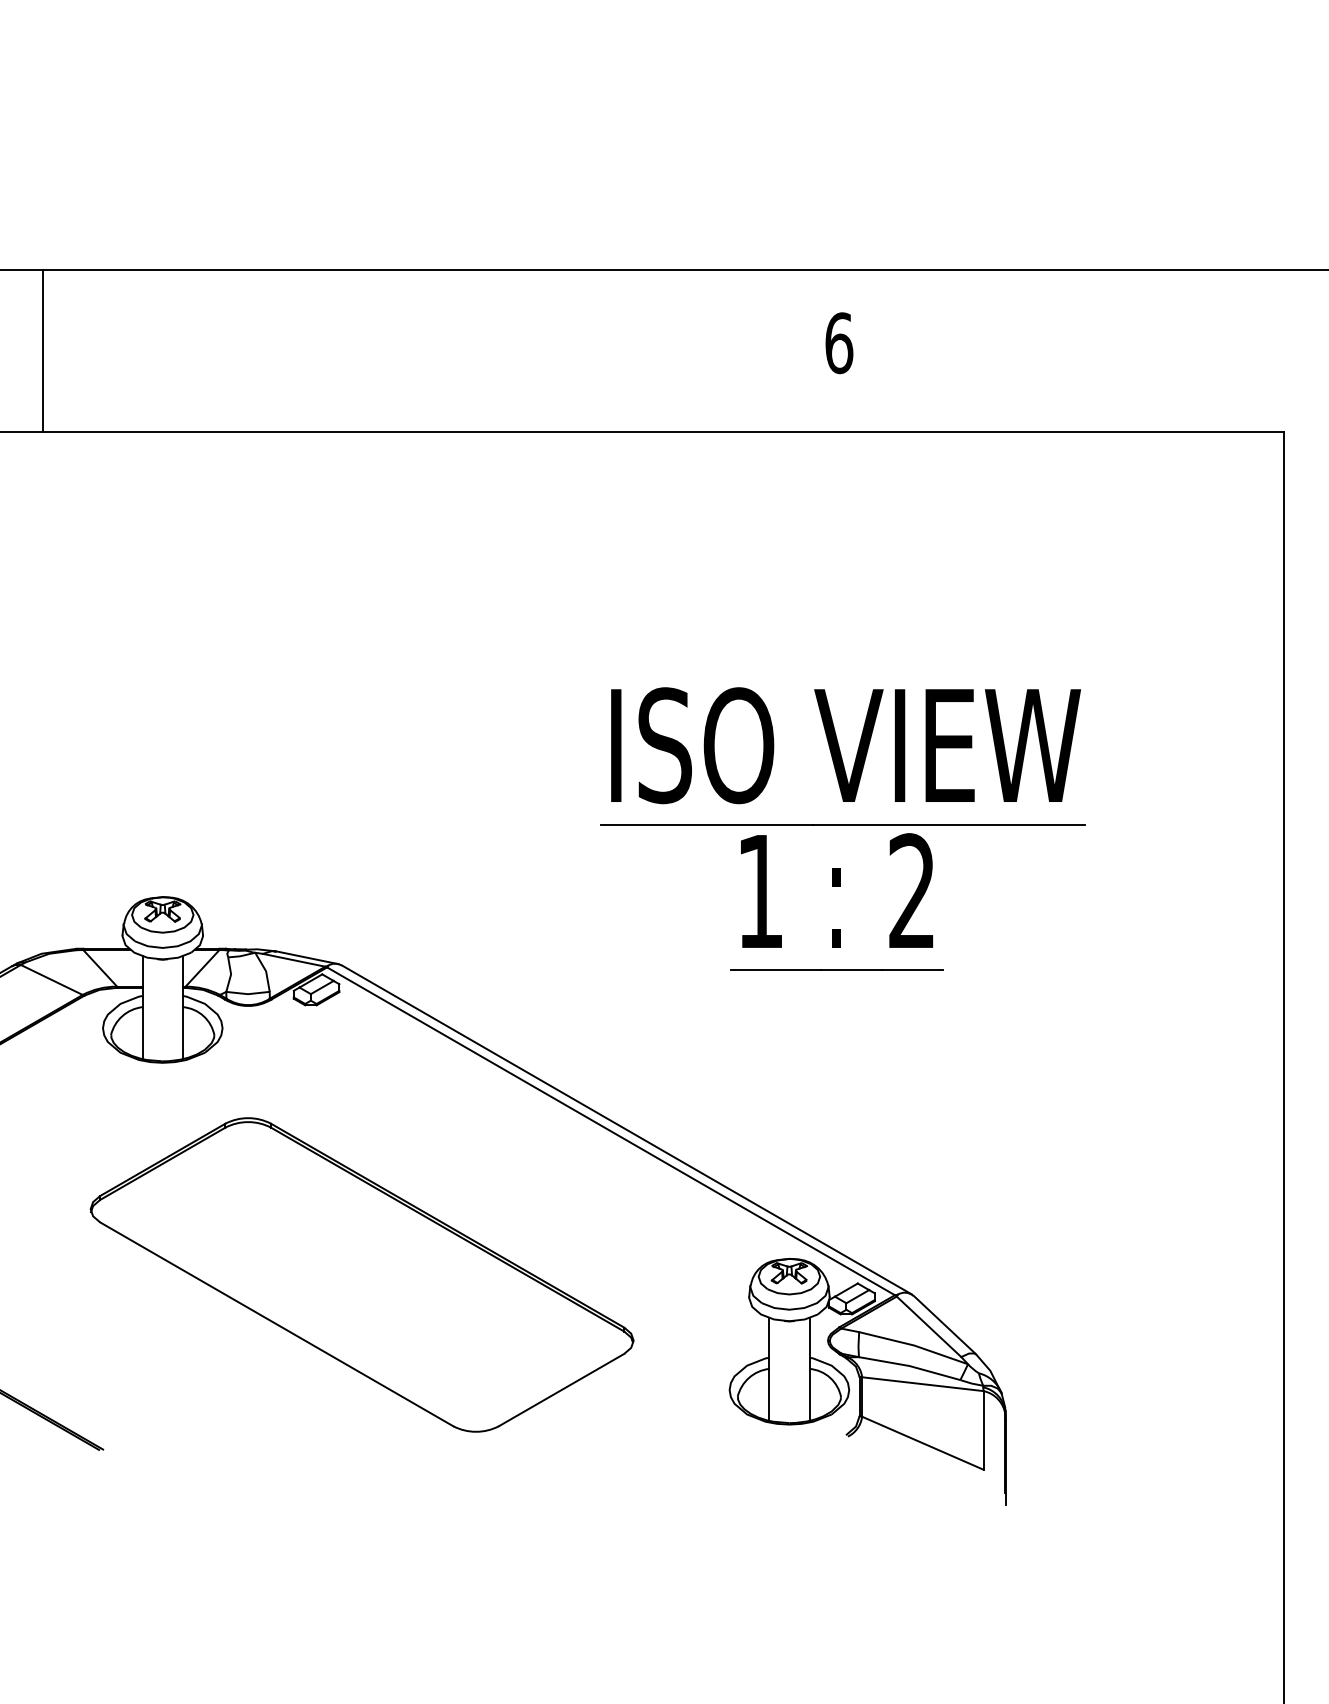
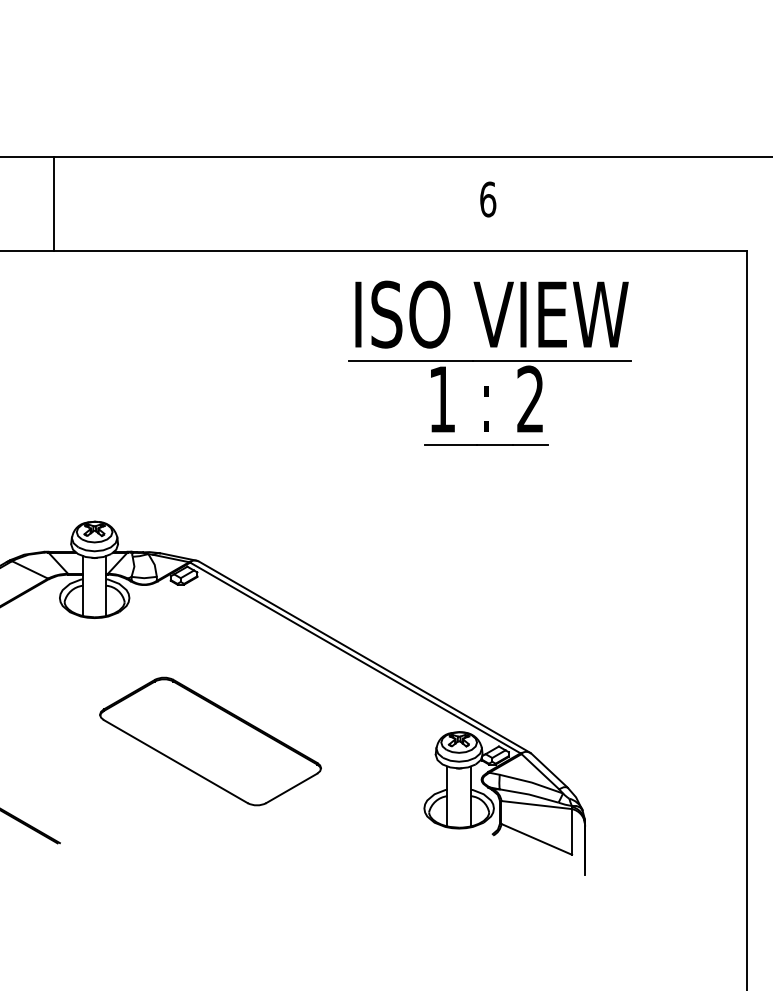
line: (42, 350) -> (53, 203), moved
part: (841, 827) -> (489, 362), moved
part: (361, 1274) -> (210, 741), size x0.7

